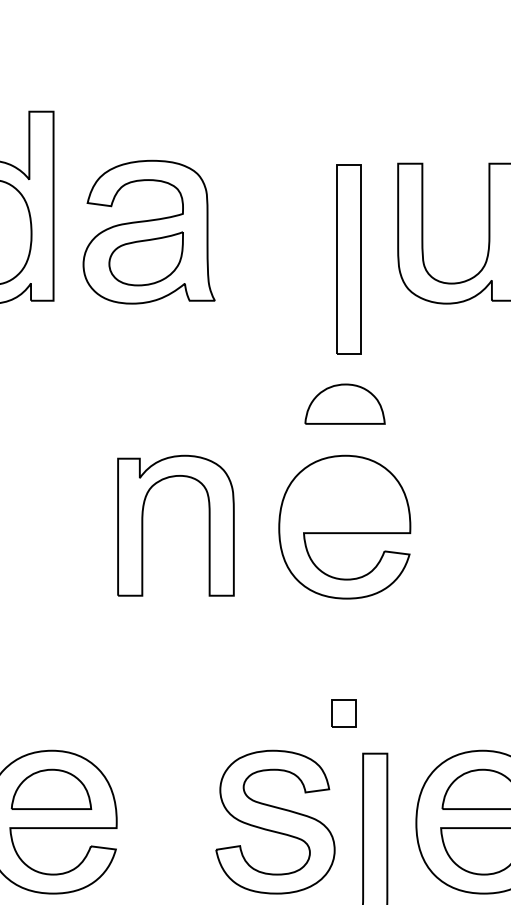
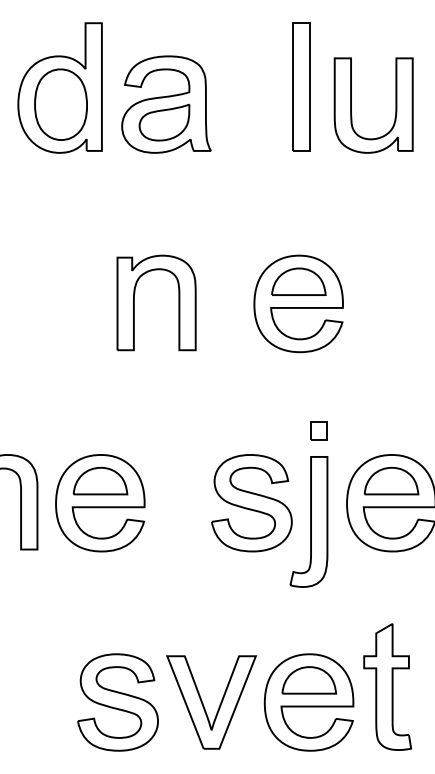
part: (348, 258) -> (301, 86), moved
part: (344, 403) -> (298, 281), moved
part: (143, 525) -> (134, 302), moved
part: (343, 713) -> (318, 430), moved

